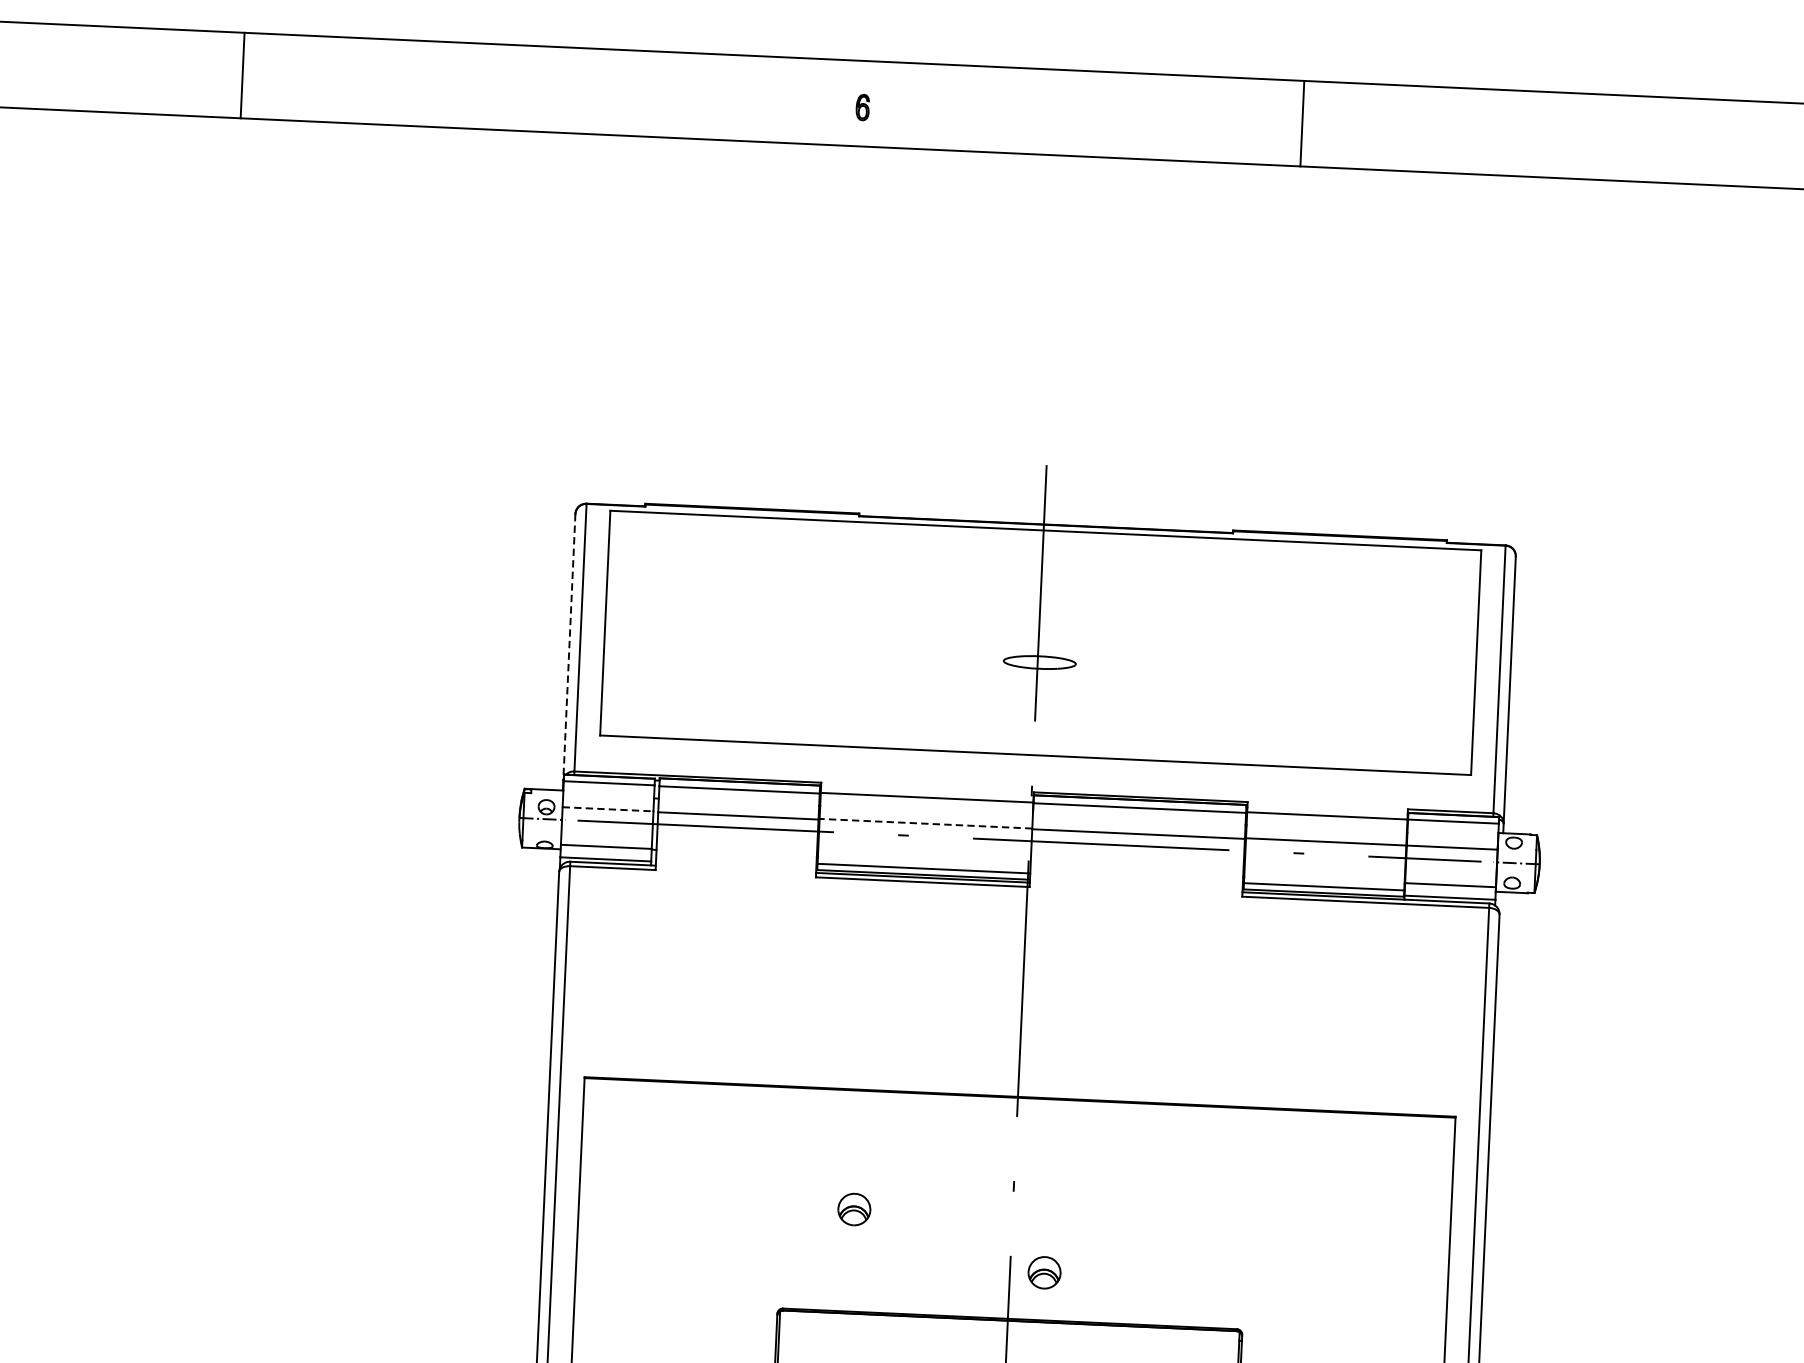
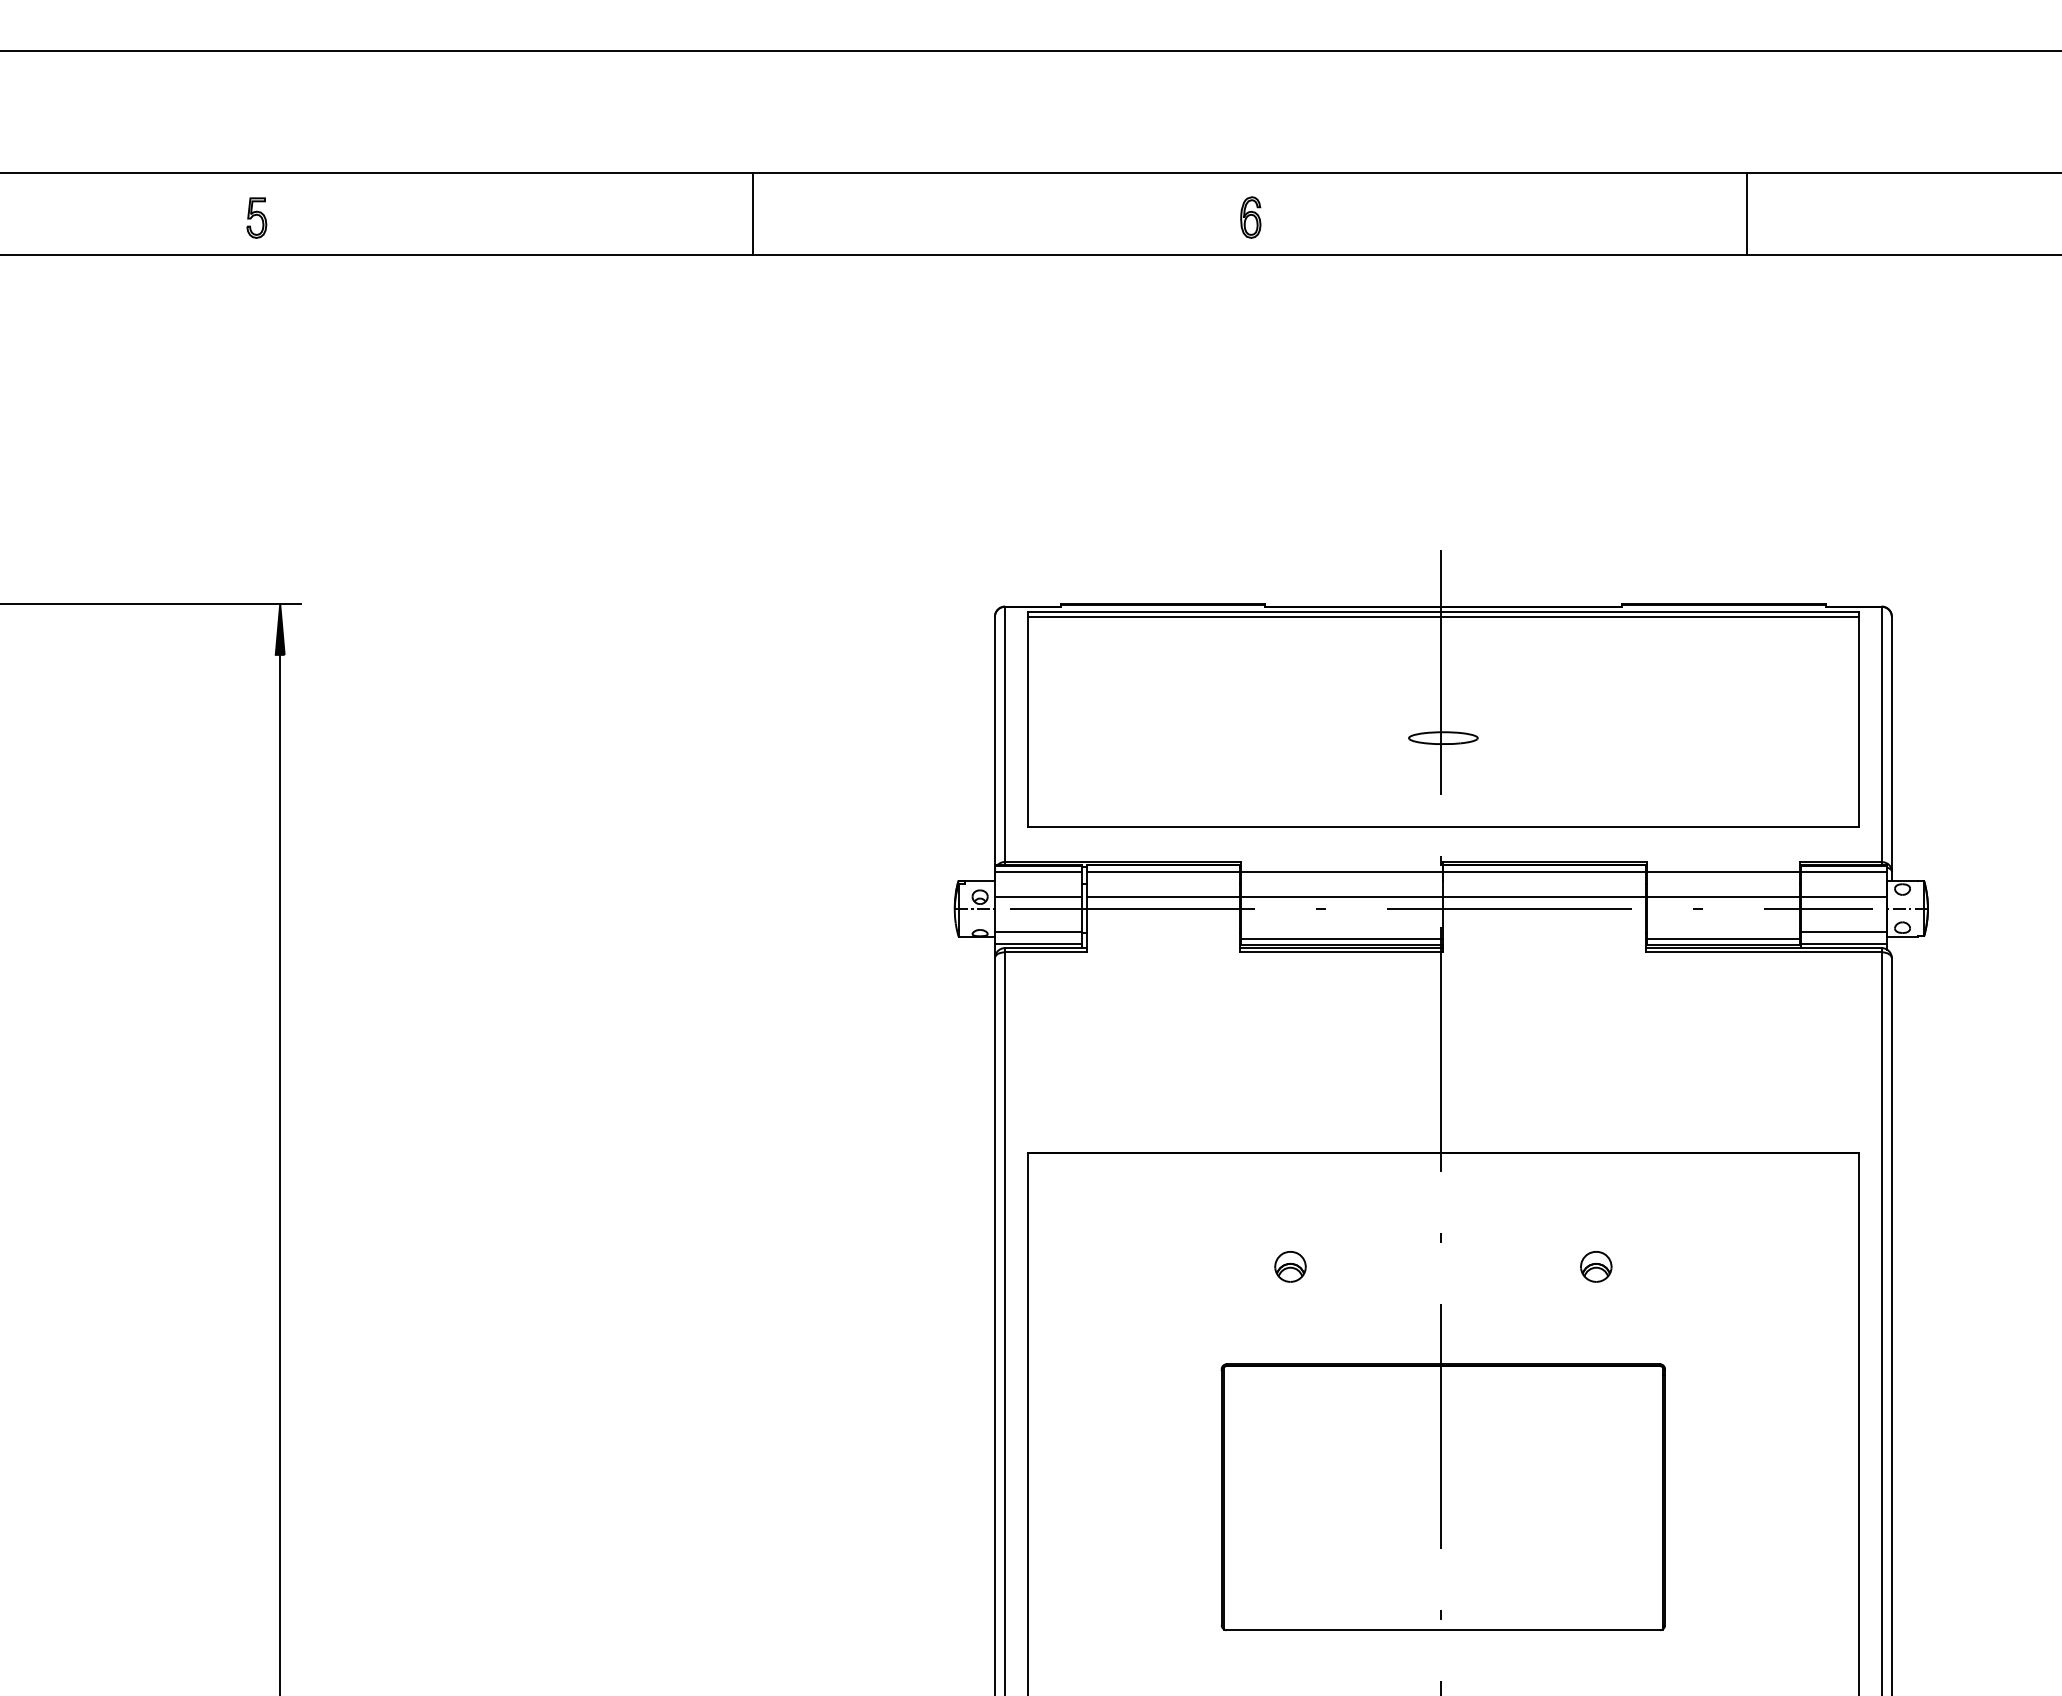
line: (242, 75) -> (753, 213), moved
part: (862, 107) -> (1250, 217), size x1.67
line: (1301, 123) -> (1746, 213), moved
line: (1045, 536) -> (1443, 617), added
line: (568, 647) -> (994, 744), dashed -> solid
line: (608, 809) -> (1039, 896), dashed -> solid
line: (925, 823) -> (1341, 896), dashed -> solid
part: (1044, 1272) -> (1596, 1266), moved

